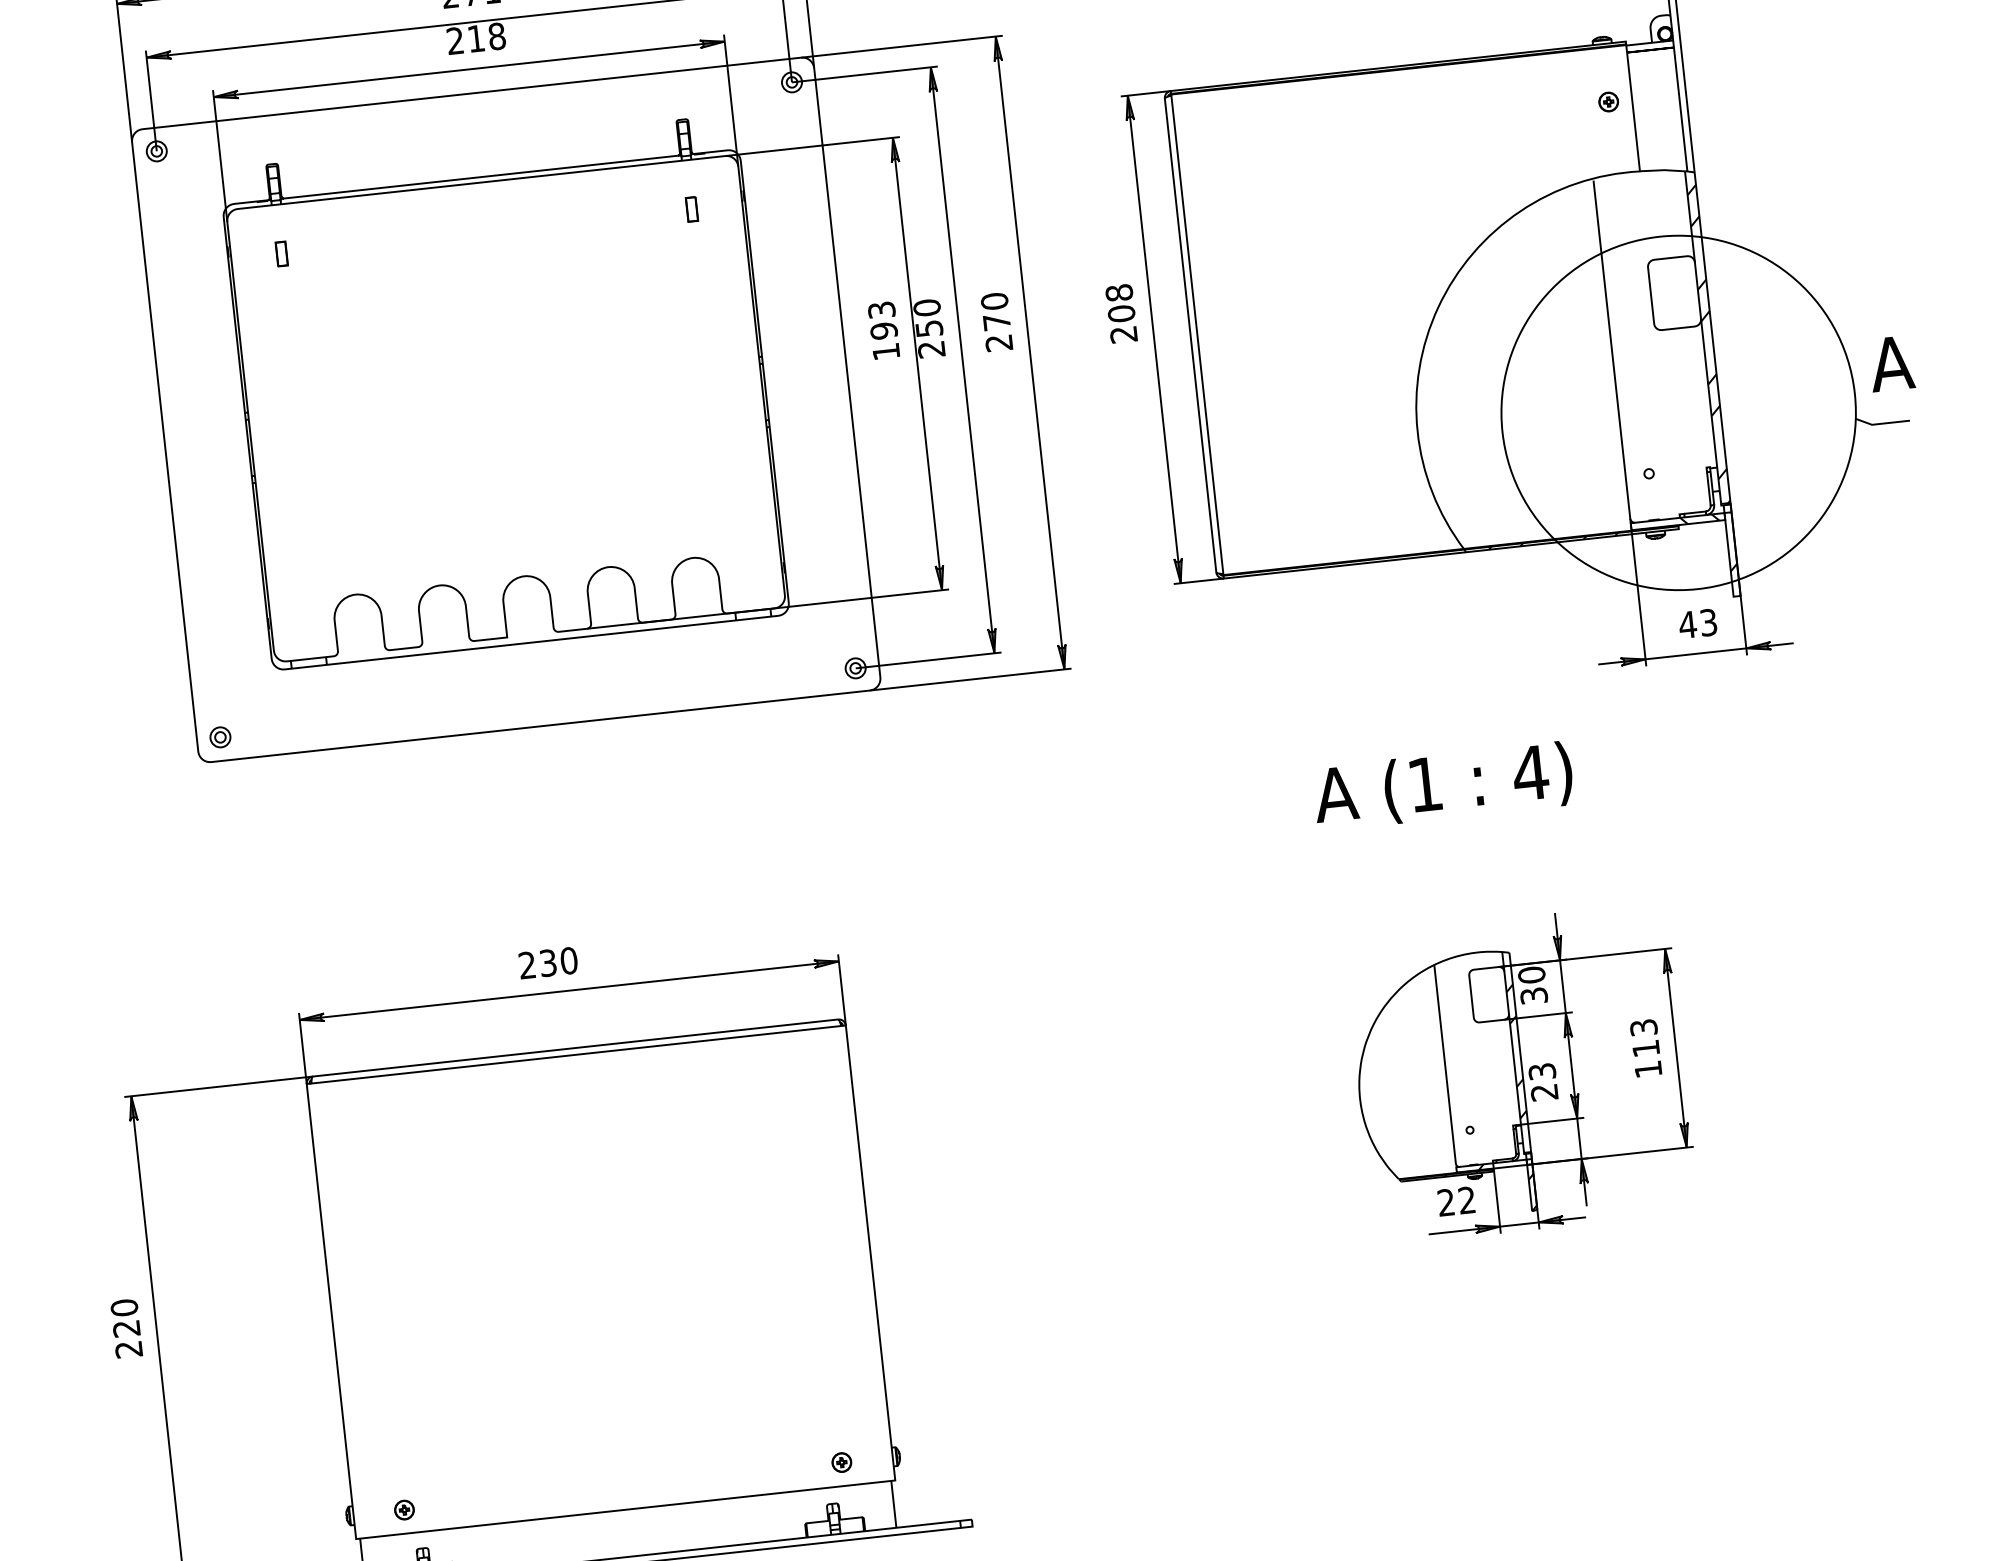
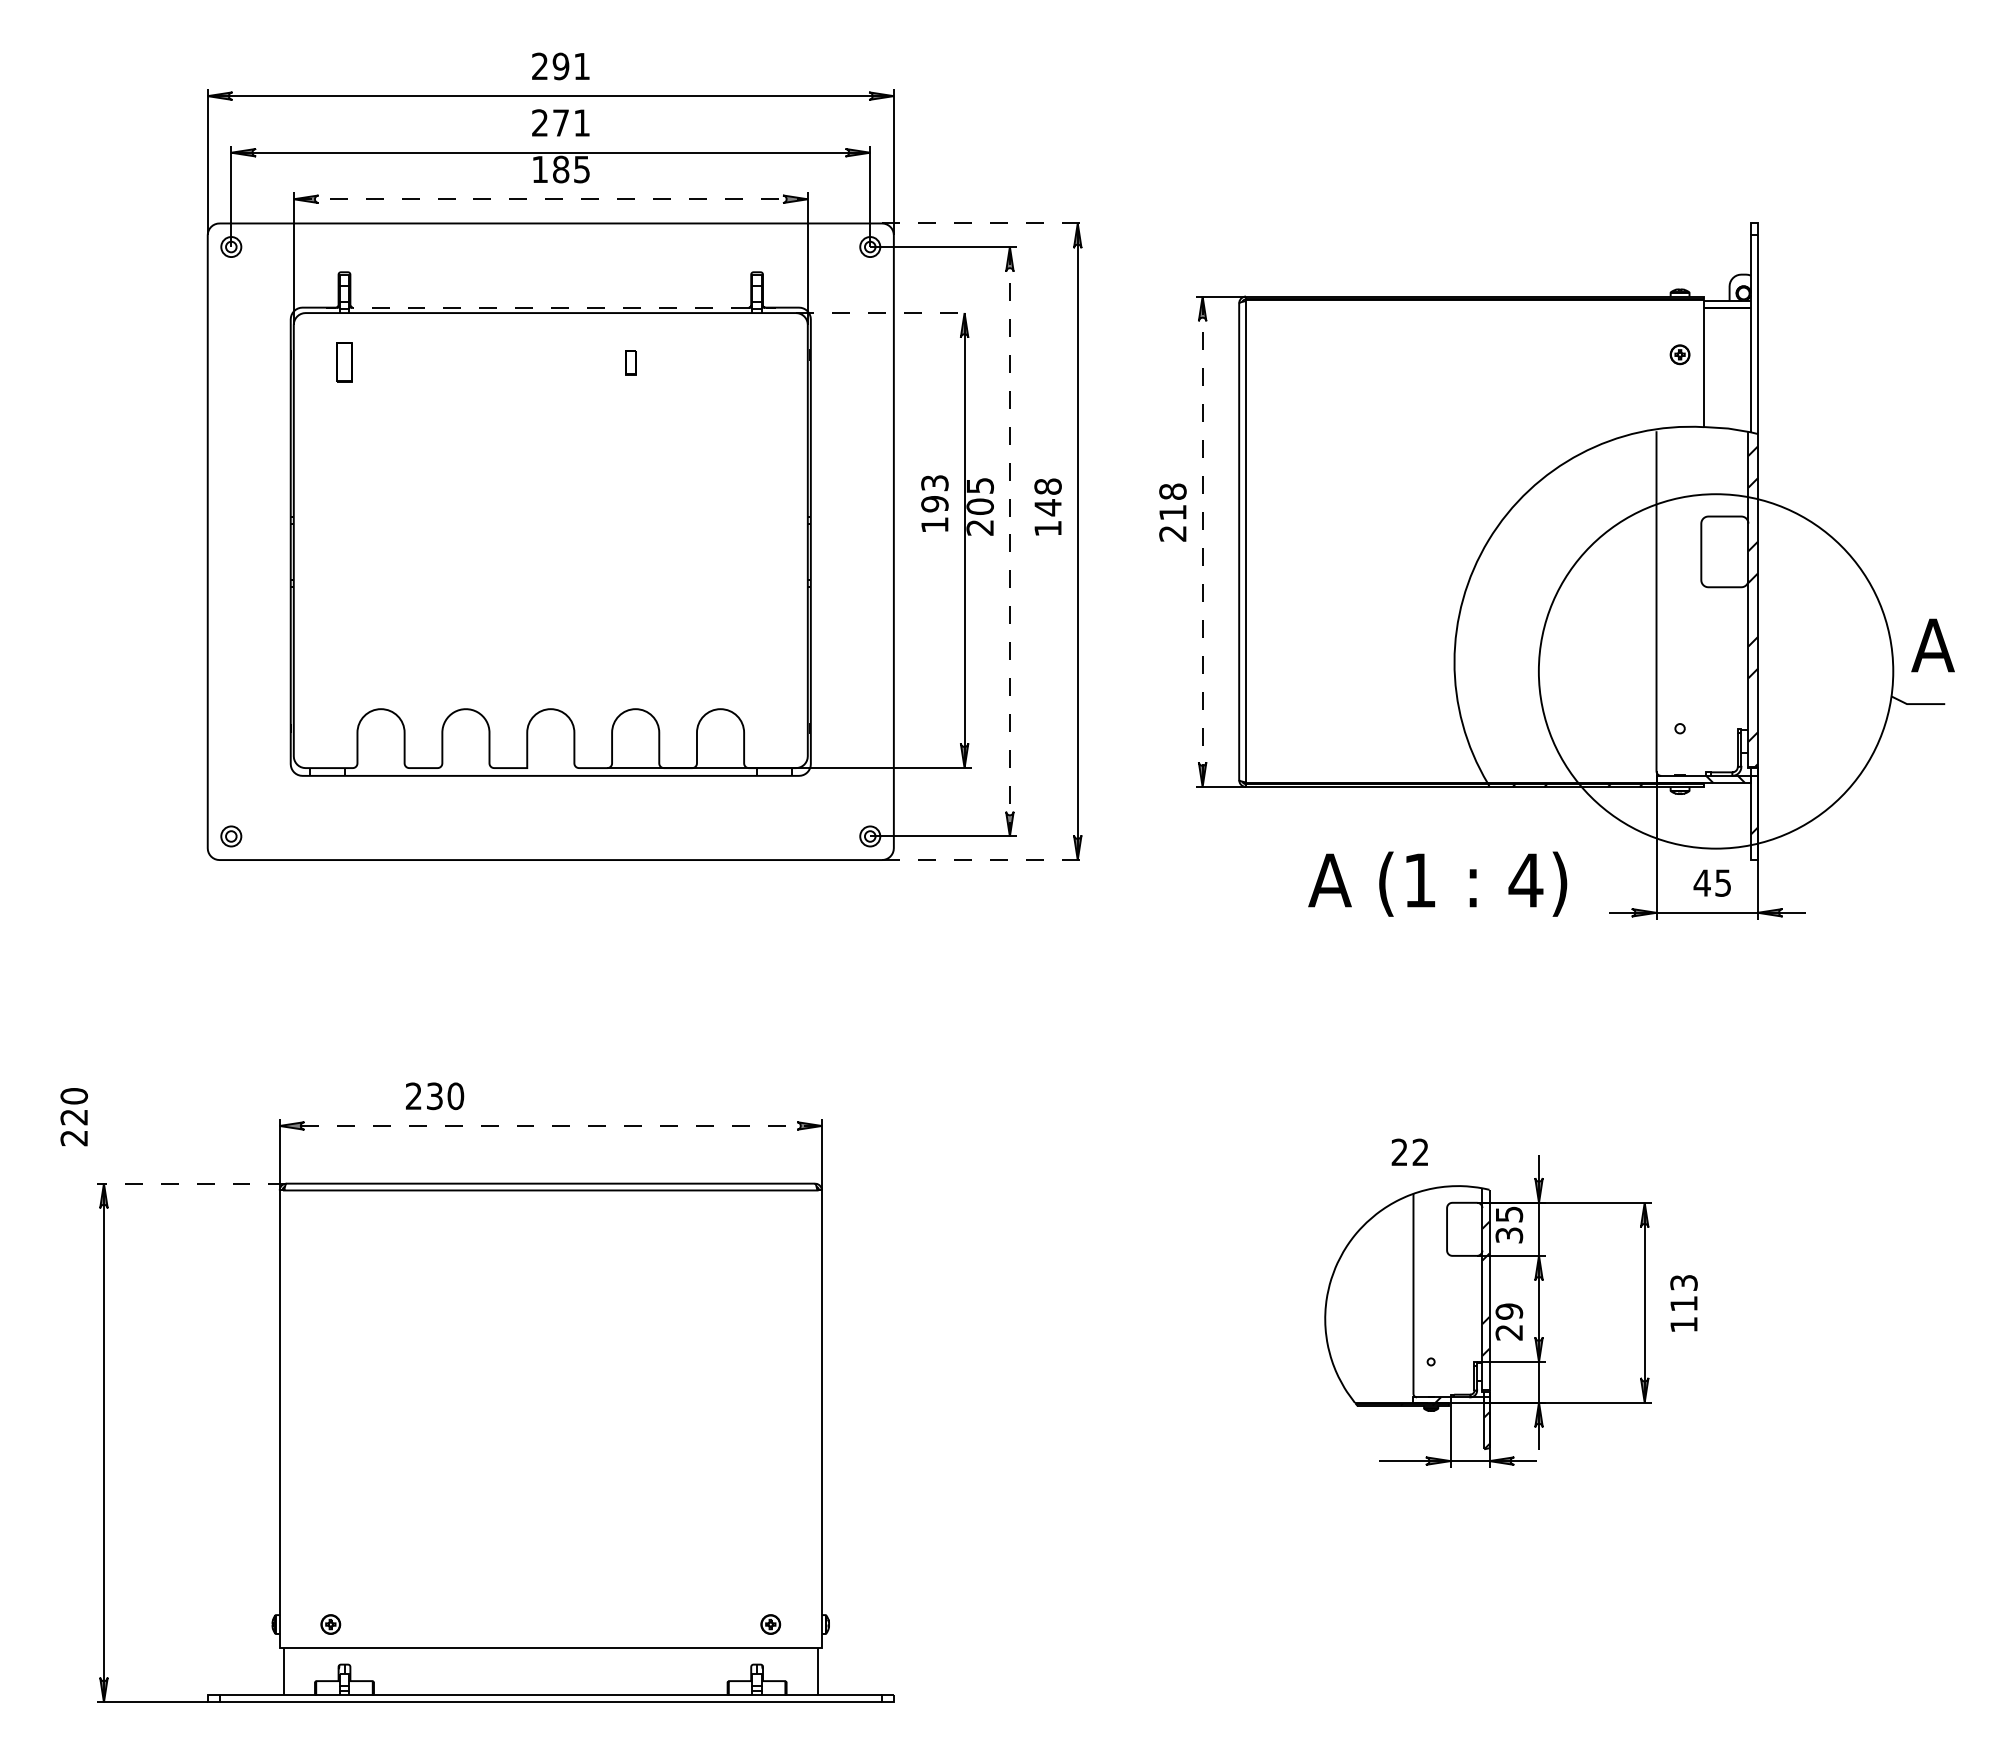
text: (476, 38) -> (561, 169), 218 -> 185
line: (902, 46) -> (983, 223), solid -> dashed
line: (468, 69) -> (550, 199), solid -> dashed
line: (812, 147) -> (883, 313), solid -> dashed
line: (480, 177) -> (550, 307), solid -> dashed
part: (691, 209) -> (630, 362), moved
part: (281, 253) -> (344, 362), size x1.6
text: (1121, 313) -> (1172, 512), 208 -> 218
text: (928, 317) -> (980, 495), 250 -> 205
text: (996, 322) -> (1047, 507), 270 -> 148
line: (1154, 340) -> (1202, 542), solid -> dashed
line: (962, 360) -> (1009, 541), solid -> dashed
text: (1708, 621) -> (1723, 882), 43 -> 45
line: (970, 680) -> (983, 860), solid -> dashed
text: (1442, 785) -> (1437, 883), moved
text: (548, 963) -> (435, 1096), moved
text: (1531, 975) -> (1509, 1214), 30 -> 35
line: (568, 990) -> (550, 1125), solid -> dashed
text: (1645, 1048) -> (1683, 1303), moved
text: (1541, 1071) -> (1508, 1311), 23 -> 29
line: (218, 1086) -> (191, 1183), solid -> dashed
text: (1455, 1200) -> (1409, 1151), moved
text: (125, 1329) -> (73, 1117), moved

